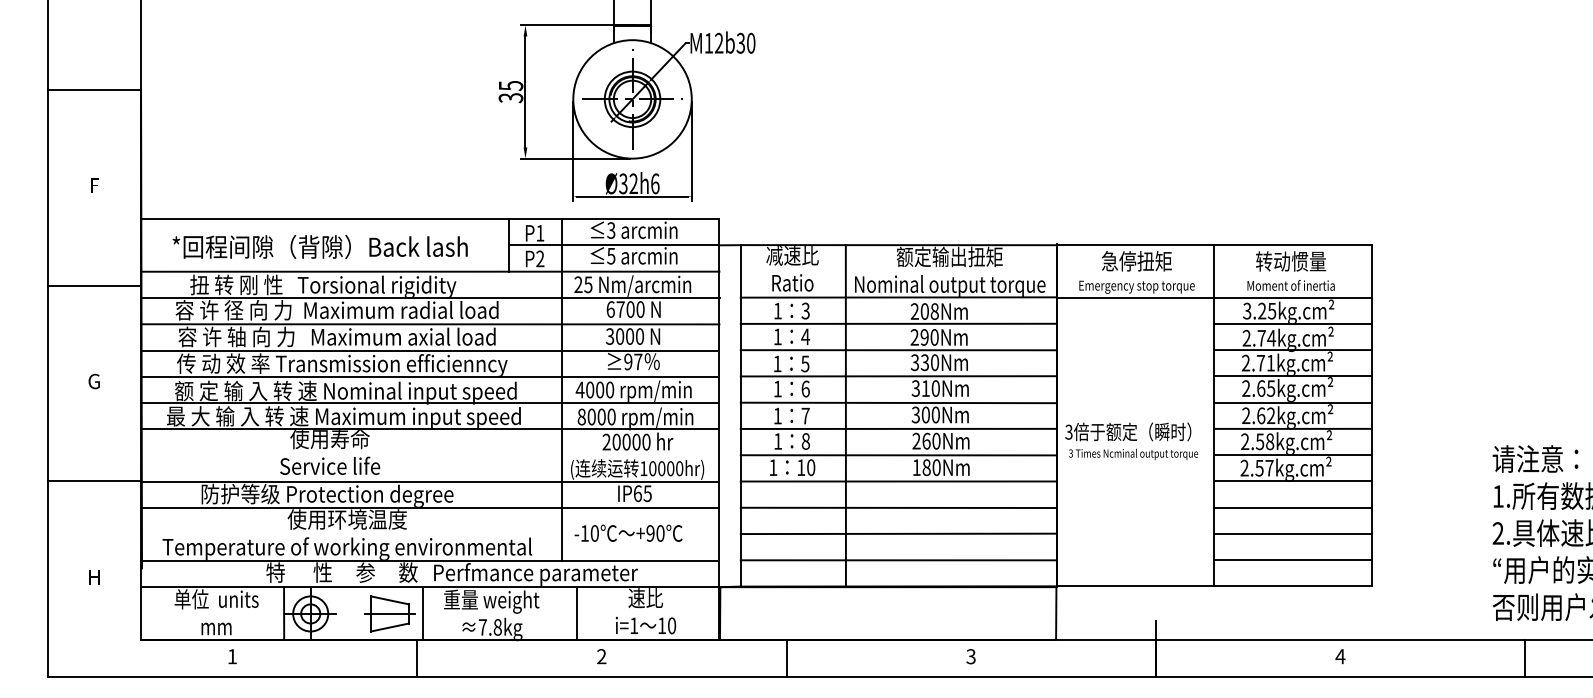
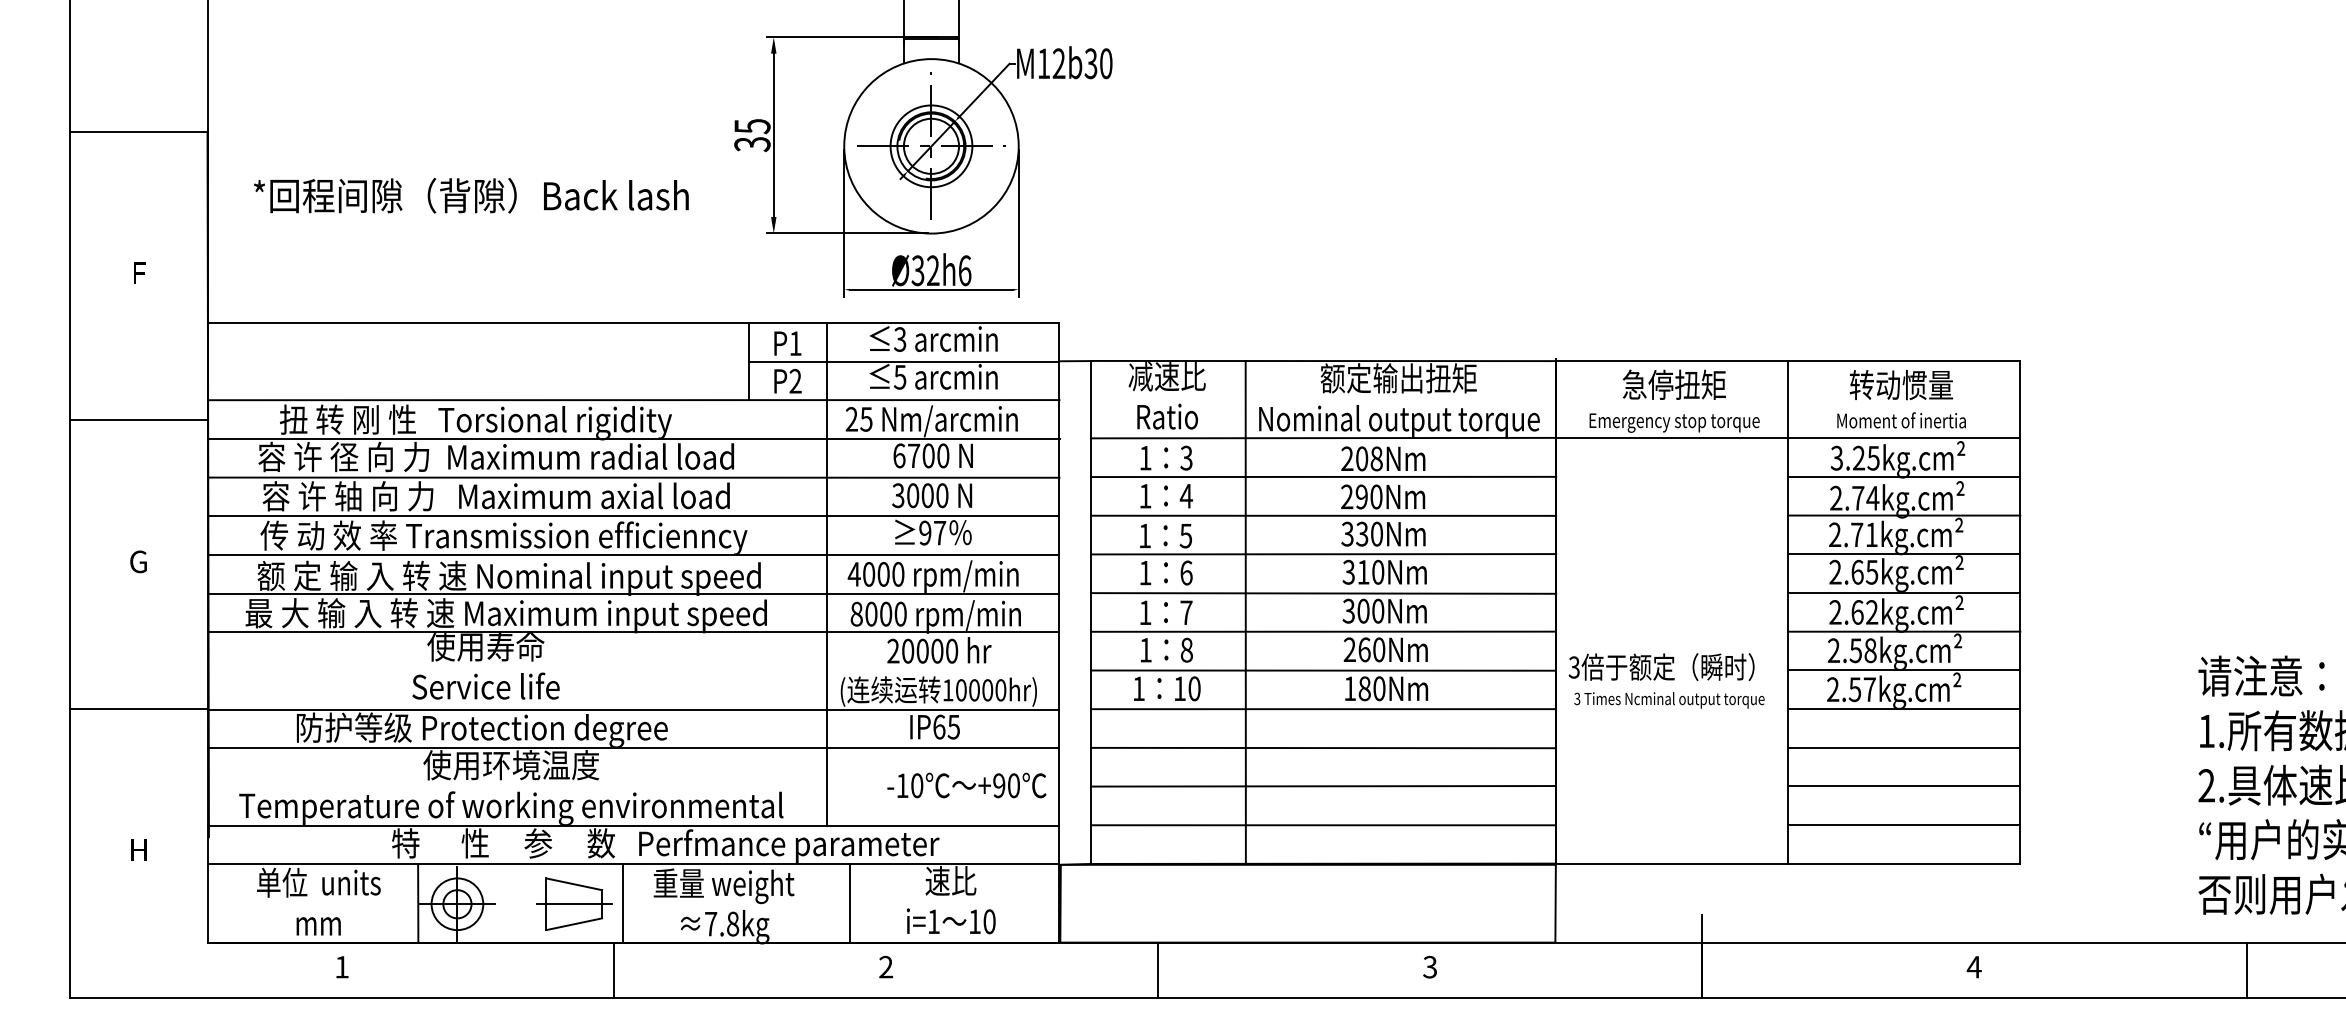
text: (319, 246) -> (470, 195), moved
text: (1131, 441) -> (1666, 681), moved
text: (628, 532) -> (966, 784), moved

